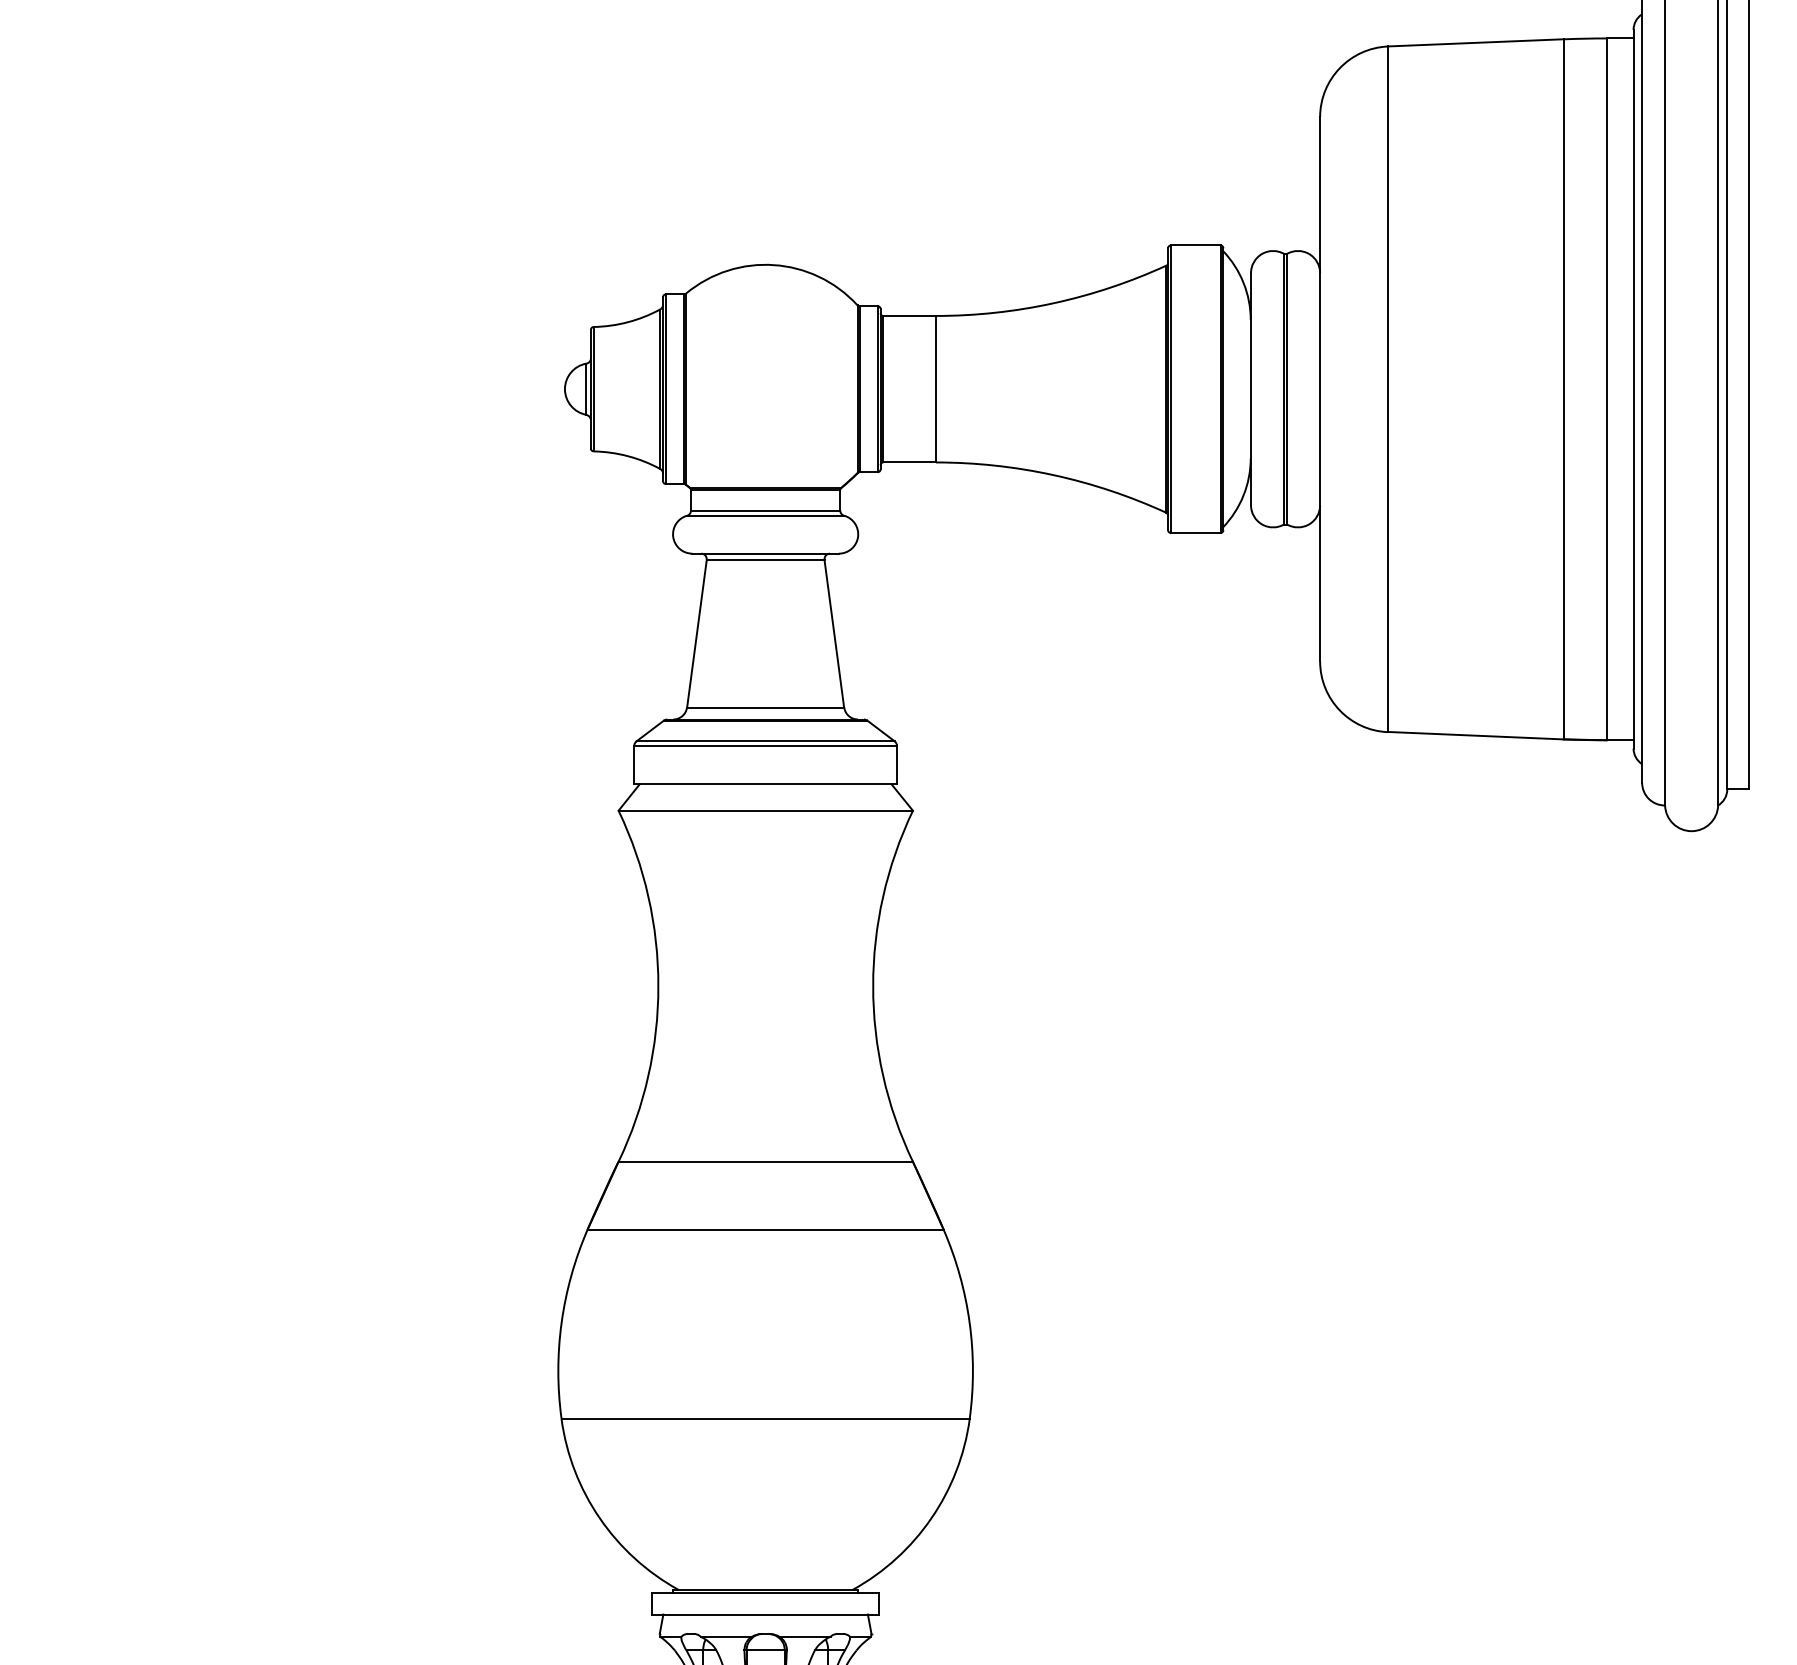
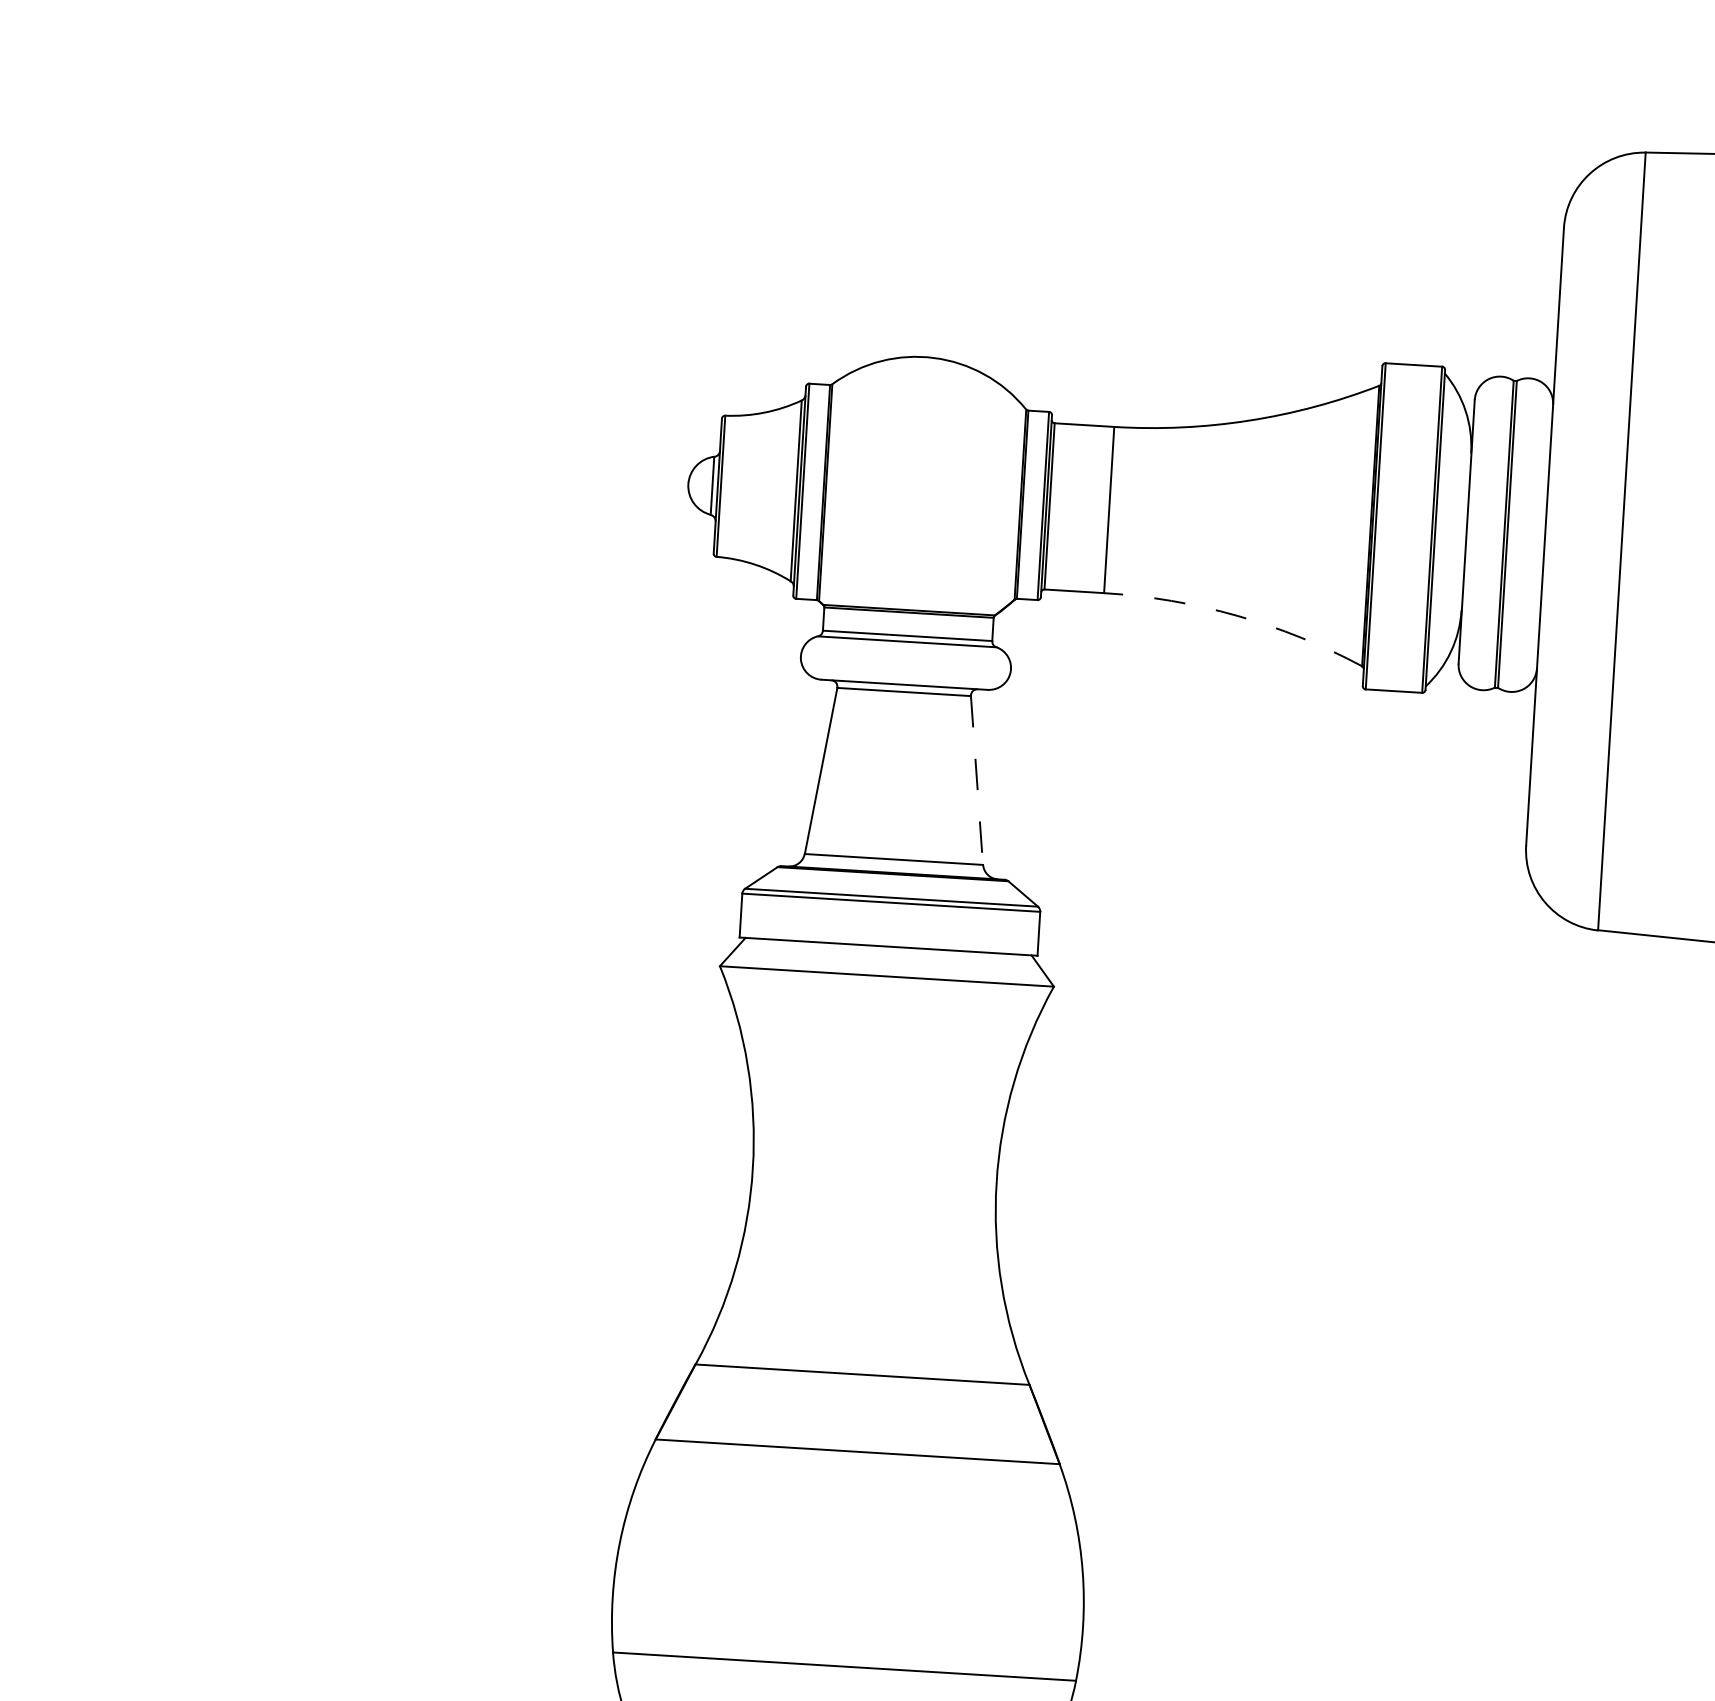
arc: (1053, 475) -> (1236, 616), solid -> dashed
line: (834, 634) -> (977, 781), solid -> dashed

